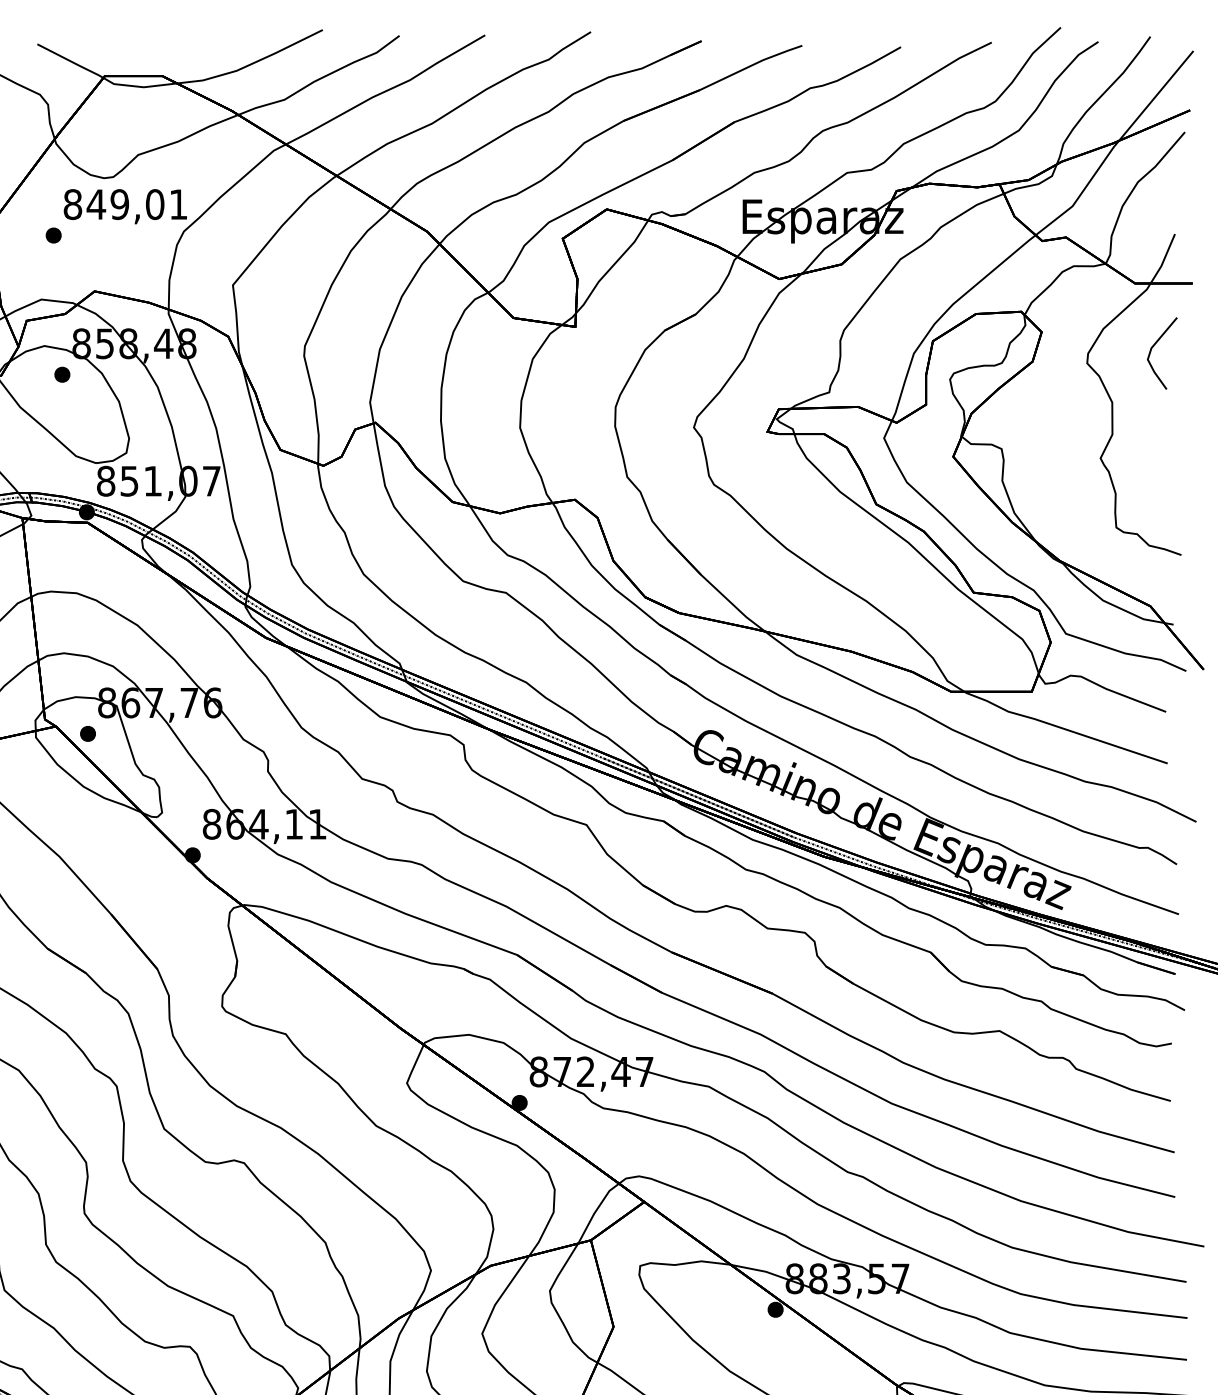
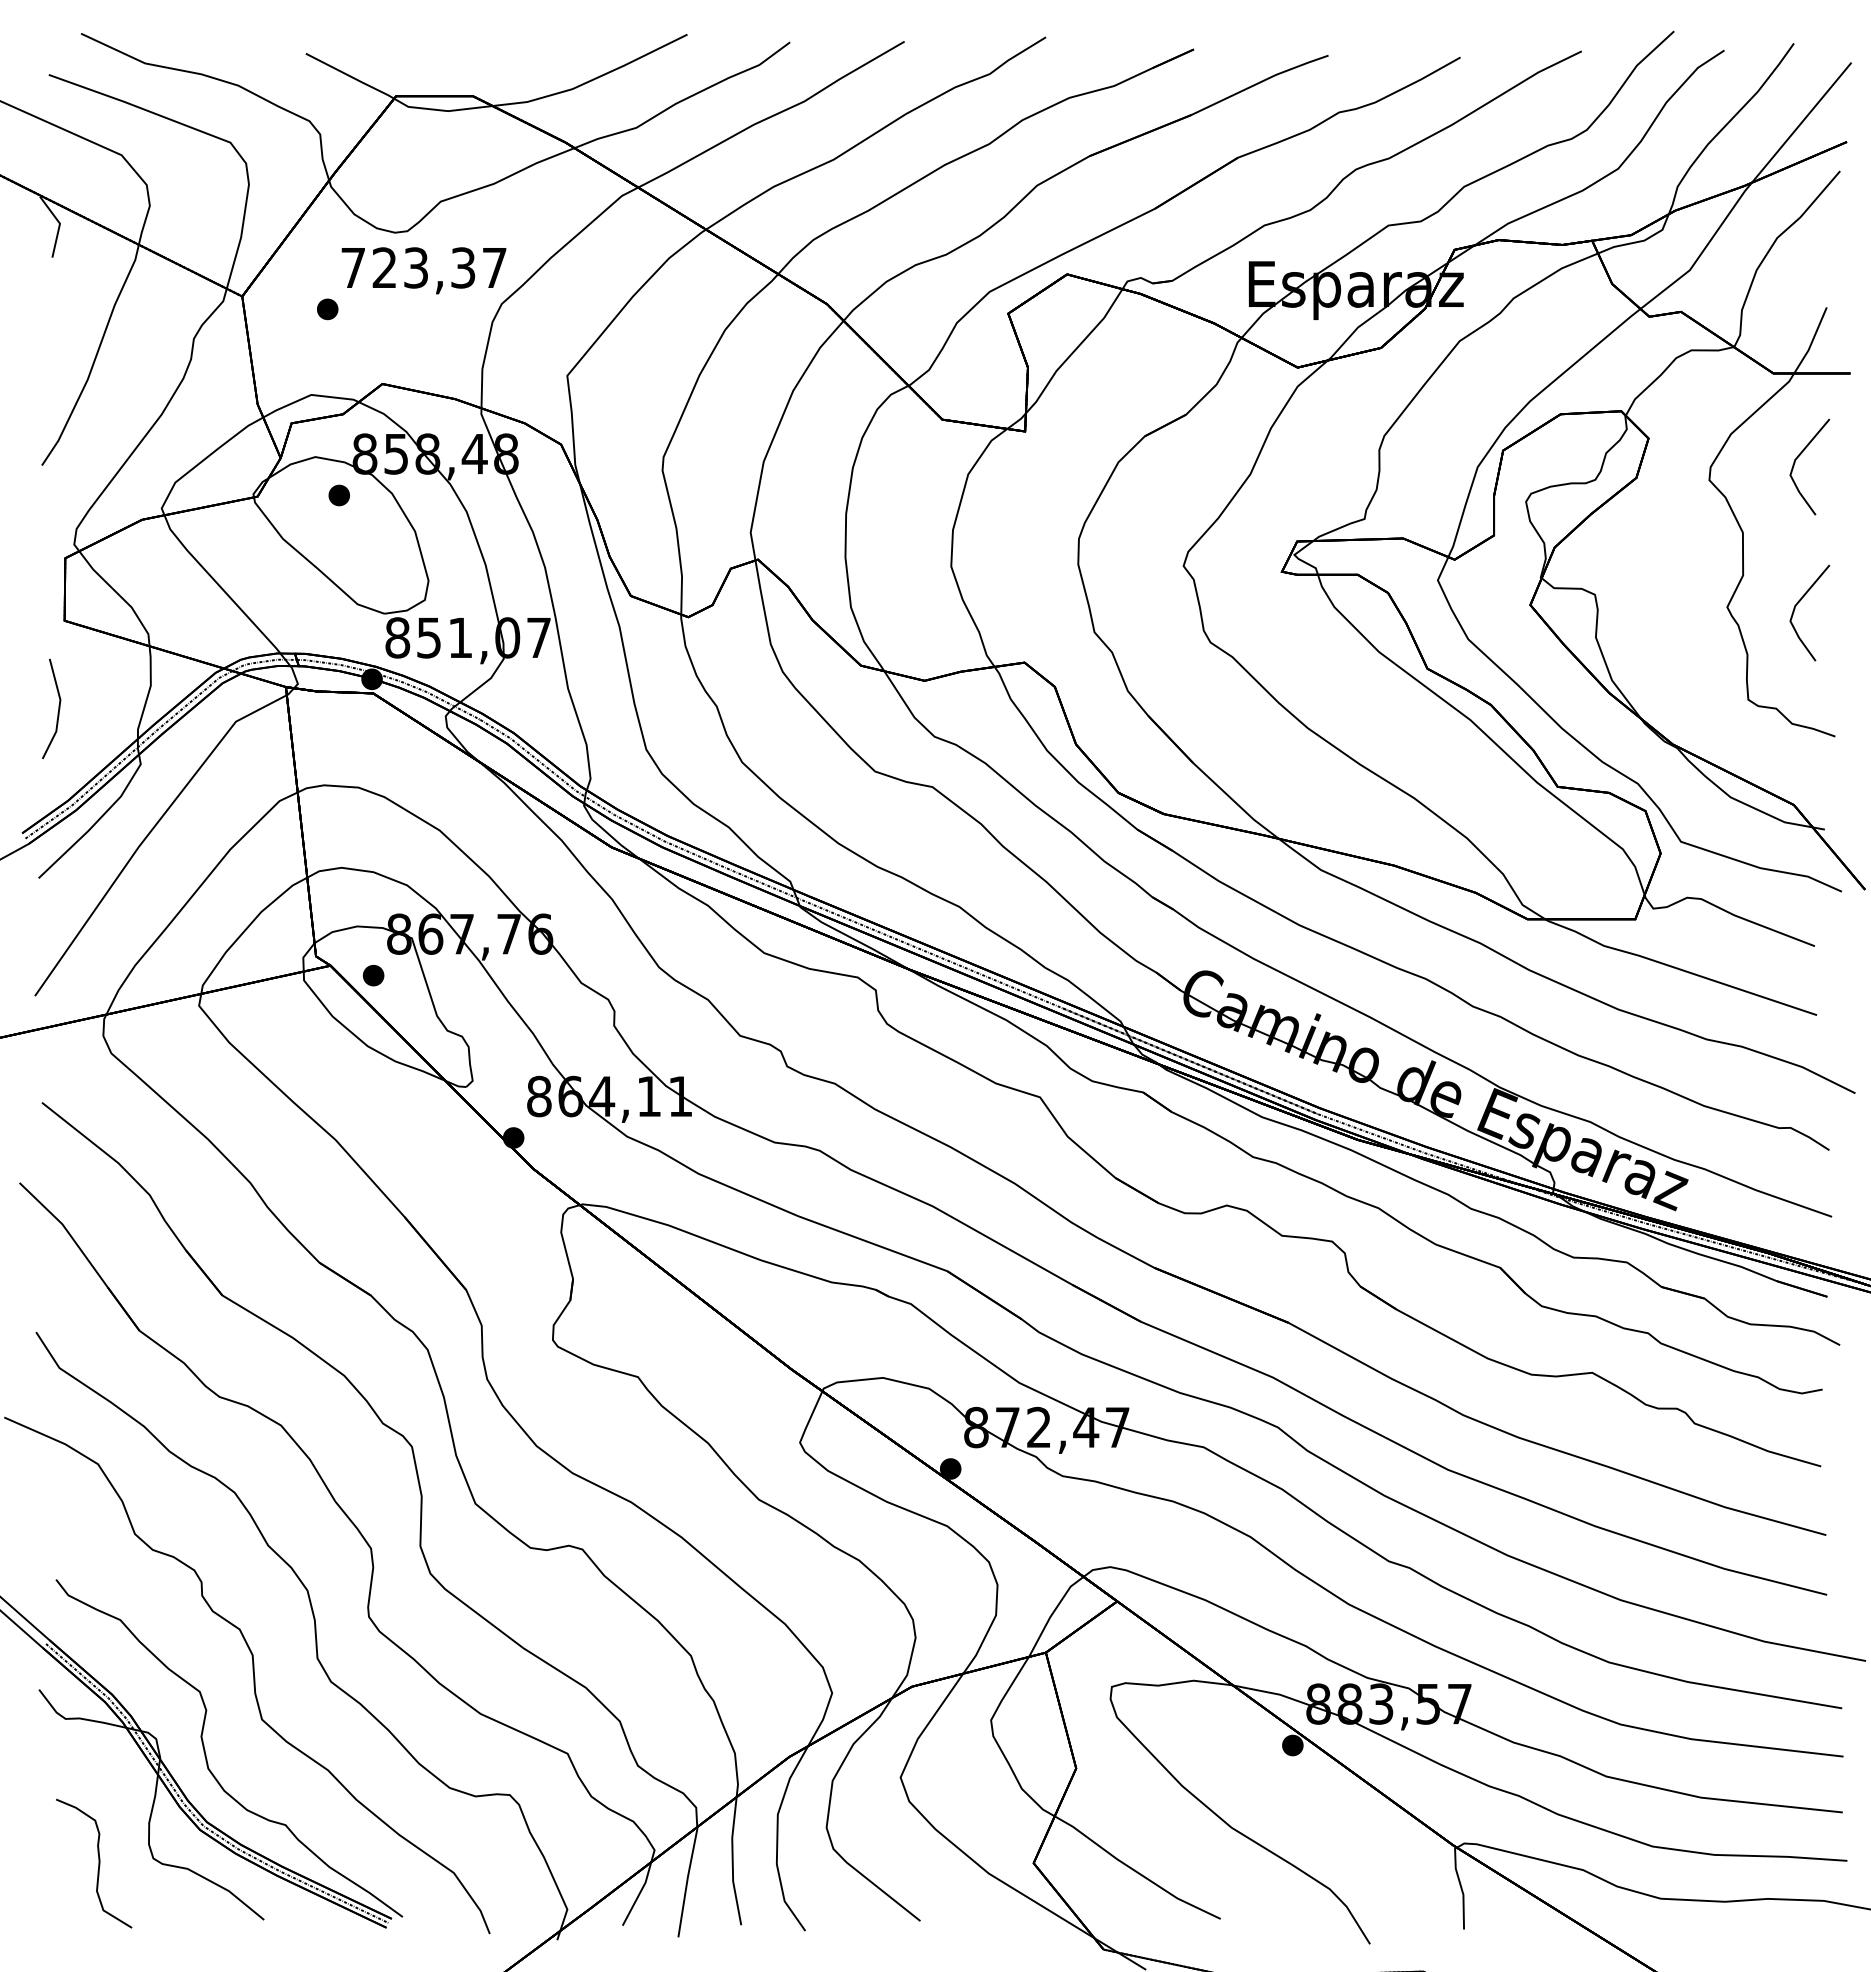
text: (125, 204) -> (423, 267), 849,01 -> 723,37
part: (1154, 454) -> (1799, 602), added

